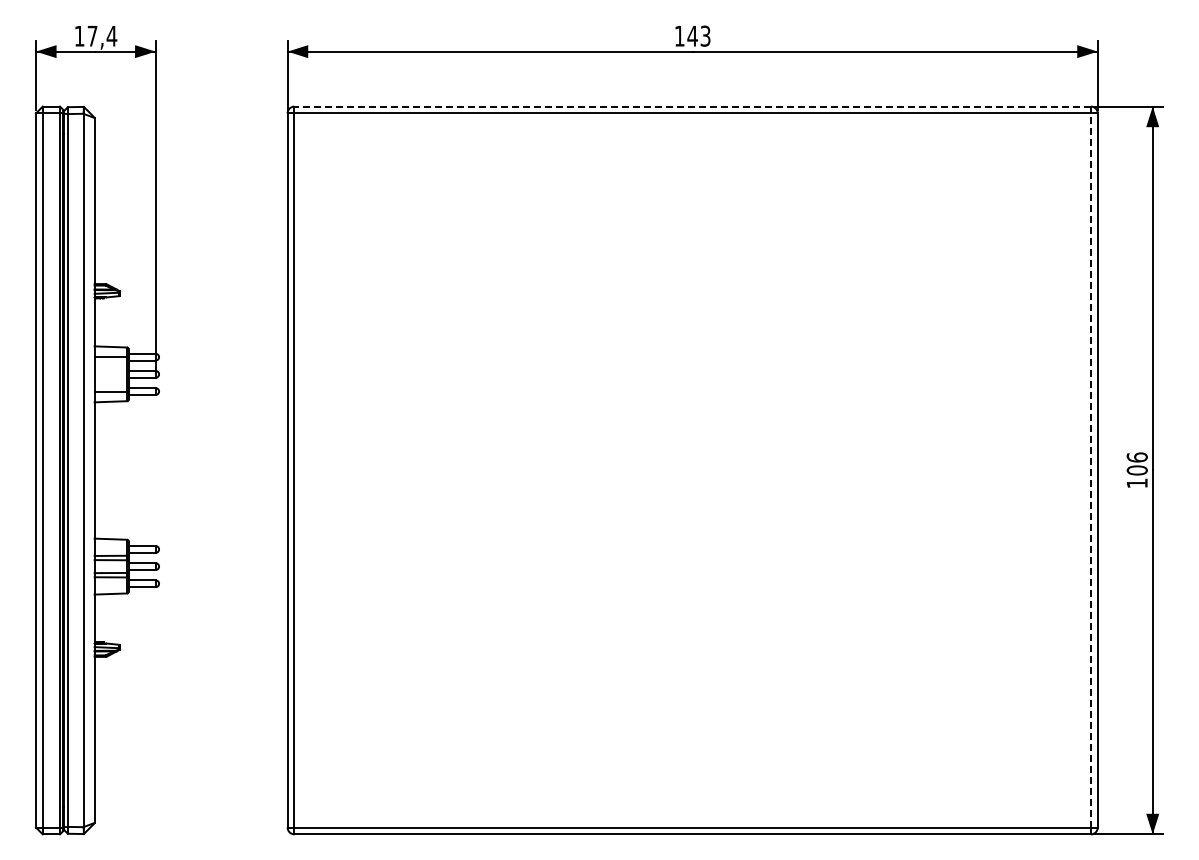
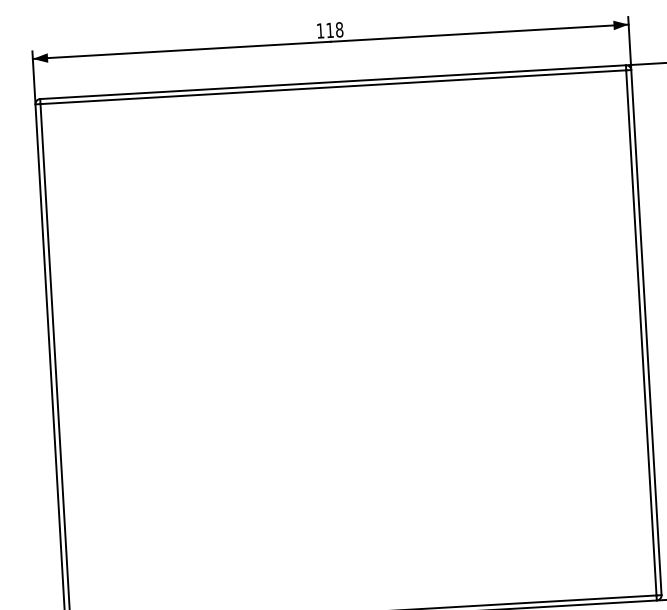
text: (698, 35) -> (334, 29), 143 -> 118
line: (692, 106) -> (332, 82), dashed -> solid
line: (1090, 469) -> (641, 332), dashed -> solid

